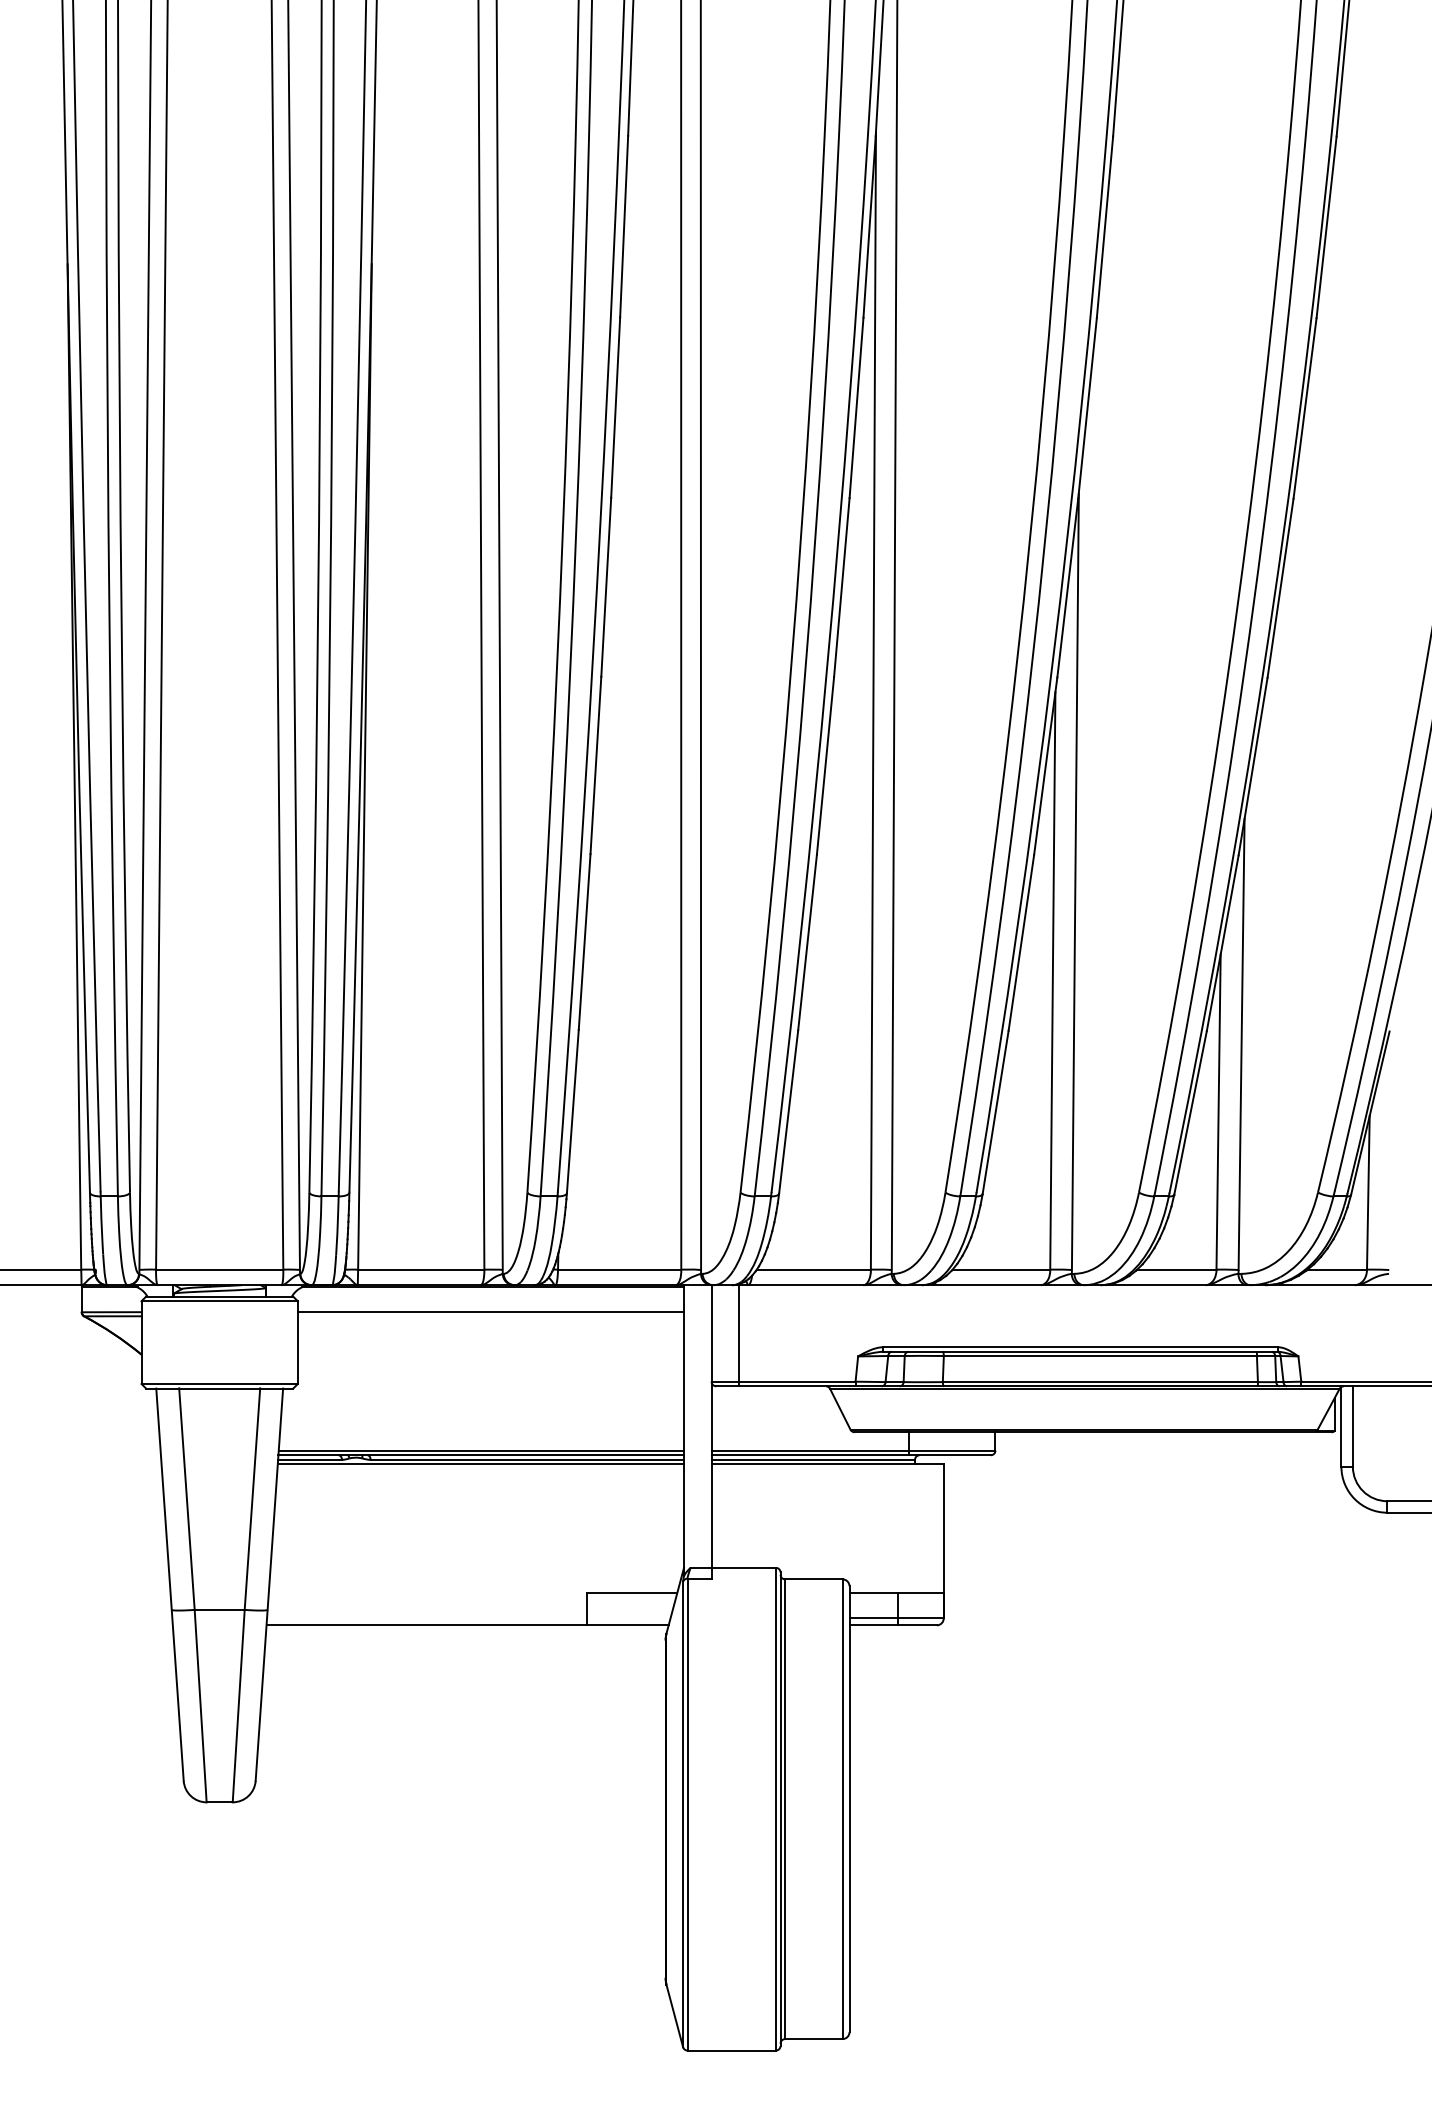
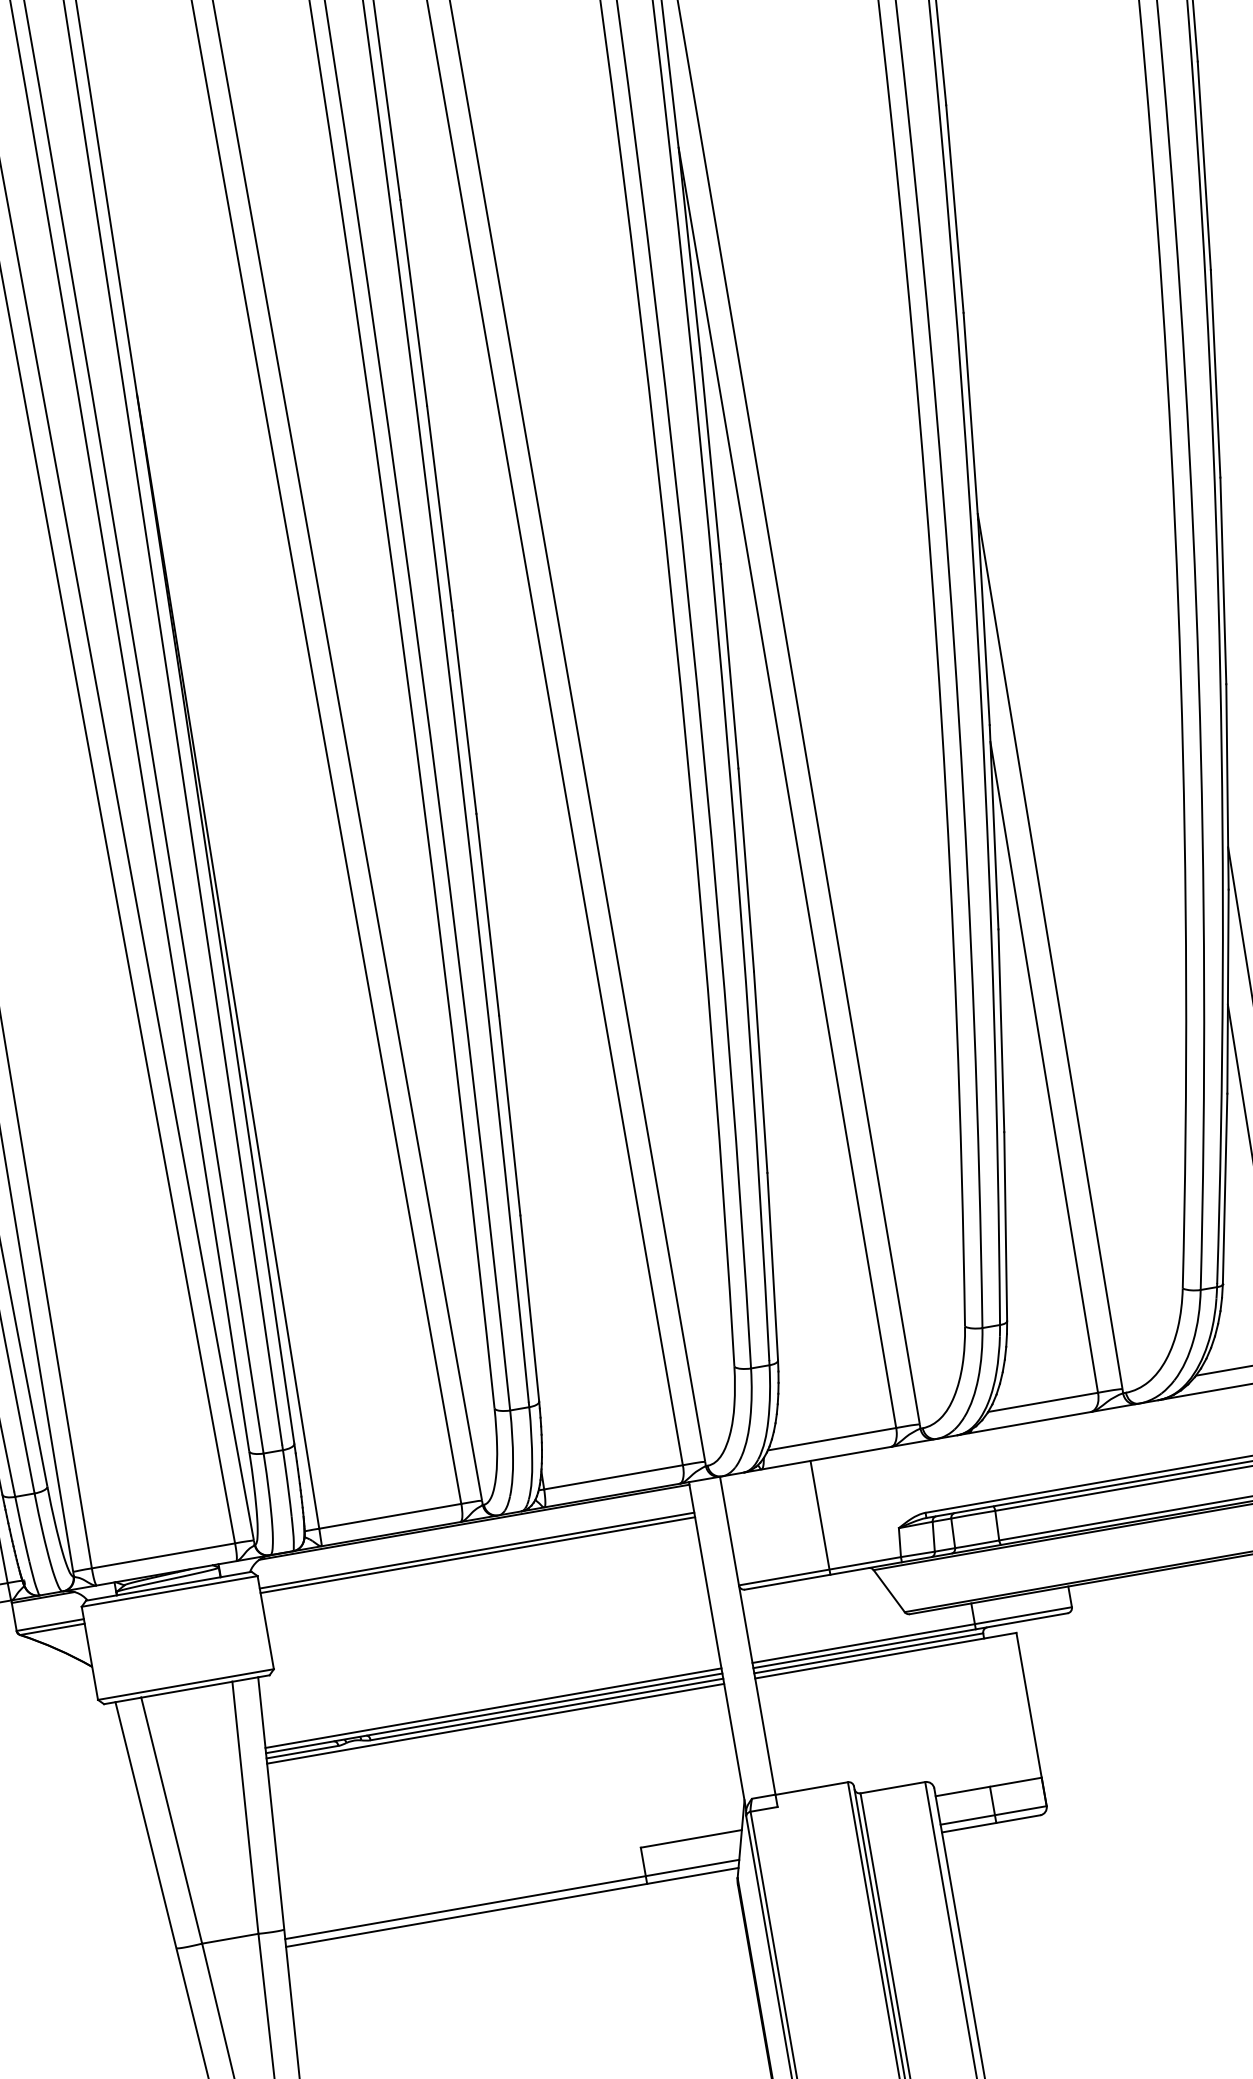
line: (490, 1316) -> (477, 1555), added
line: (739, 1335) -> (820, 1517), moved
line: (468, 1618) -> (511, 1899), added

